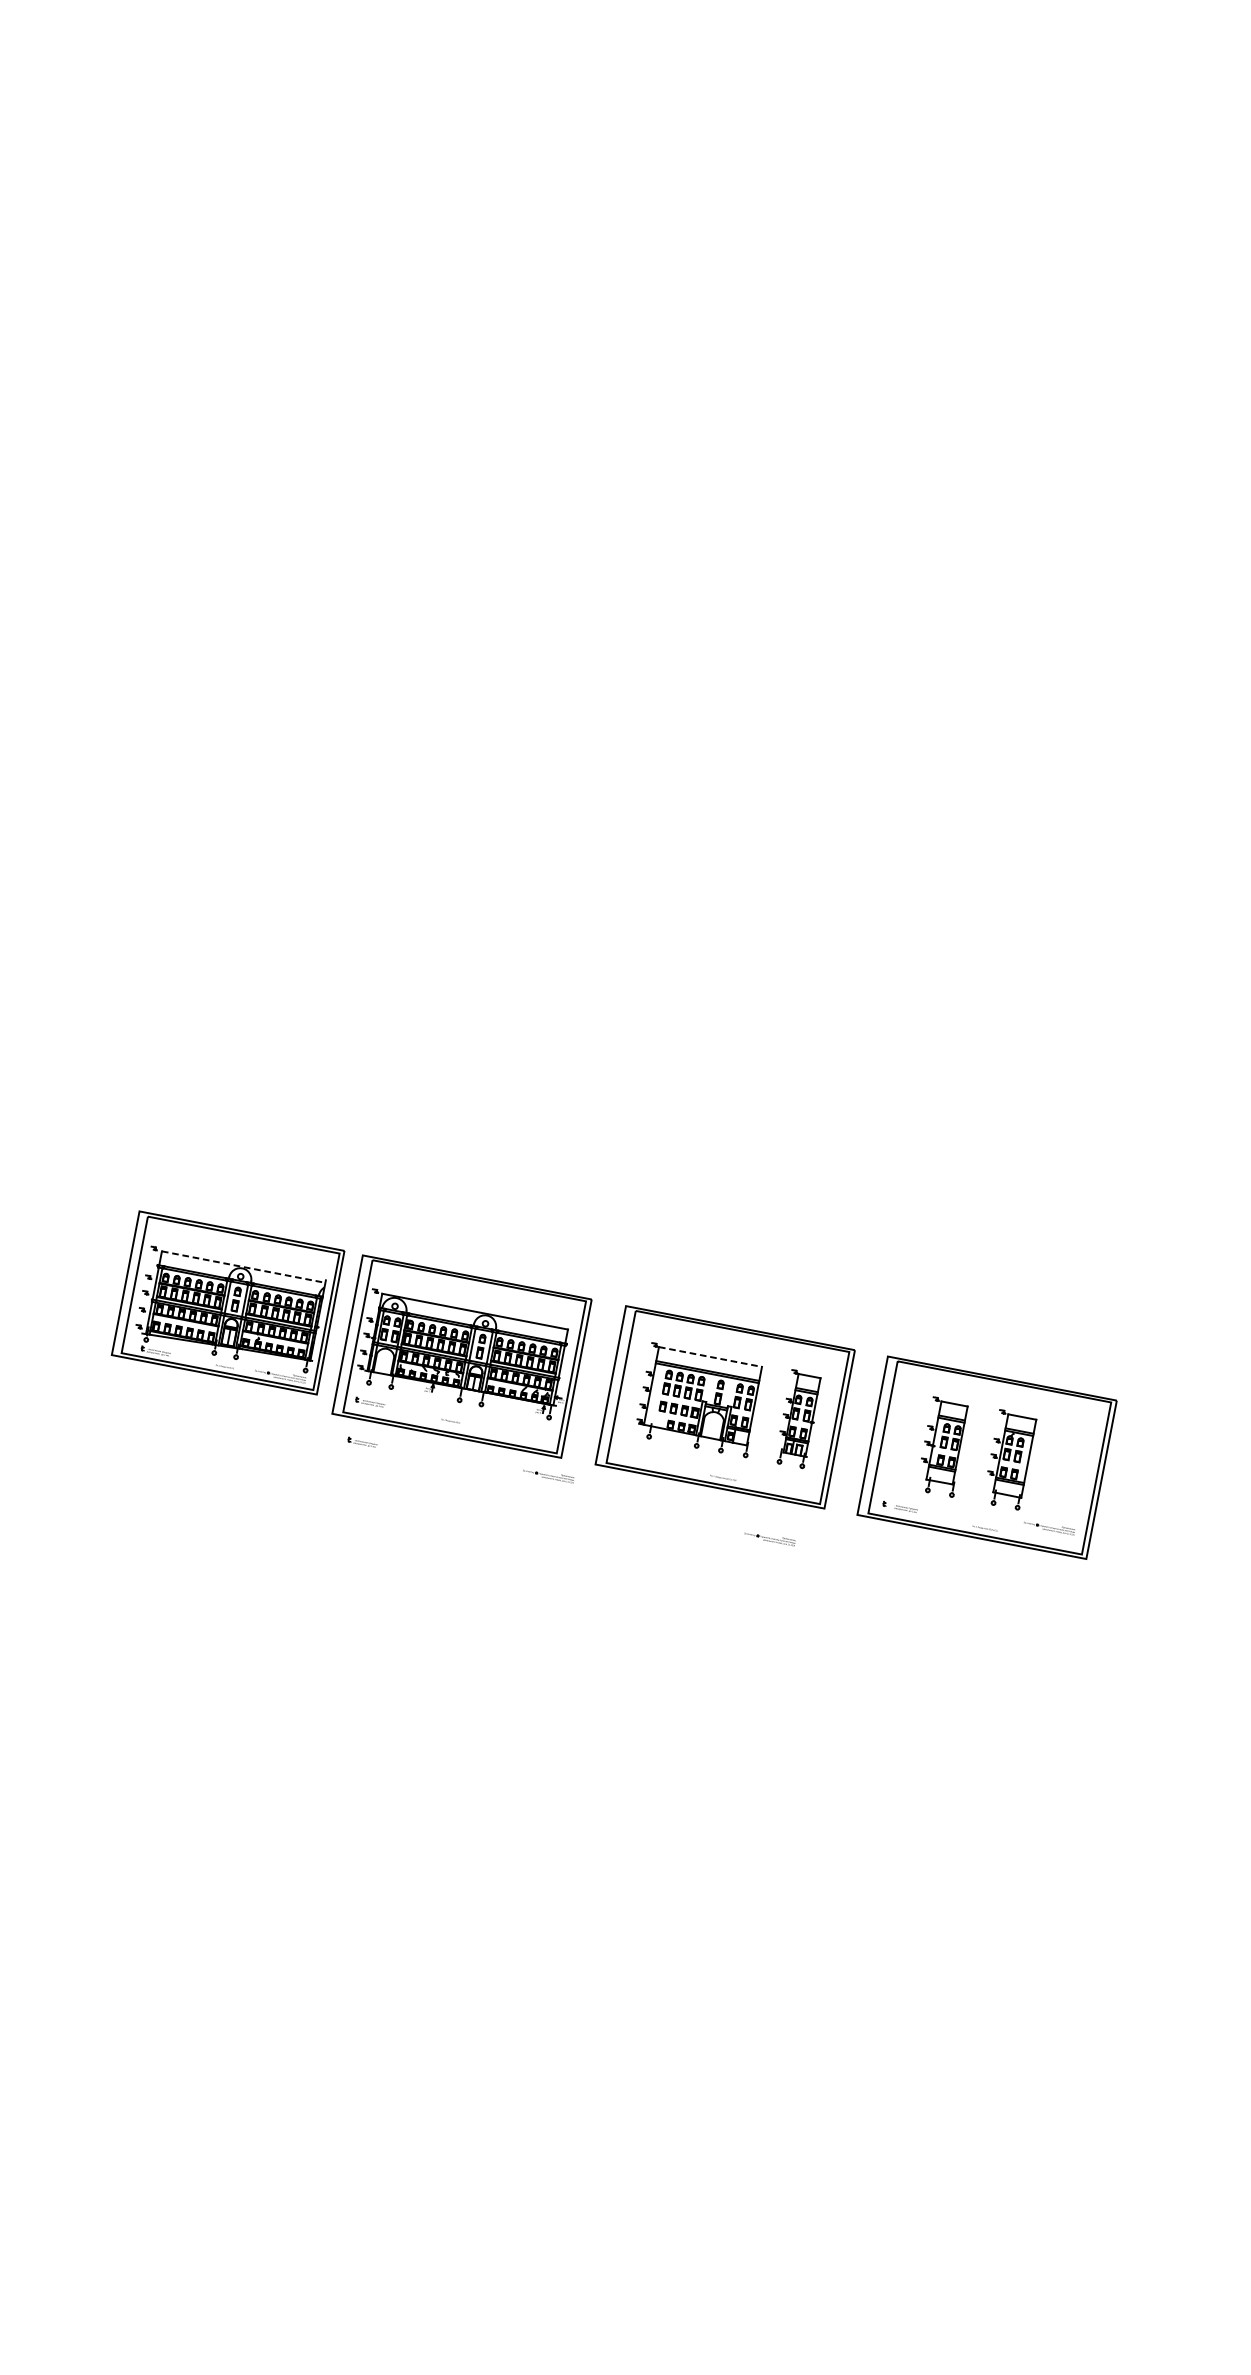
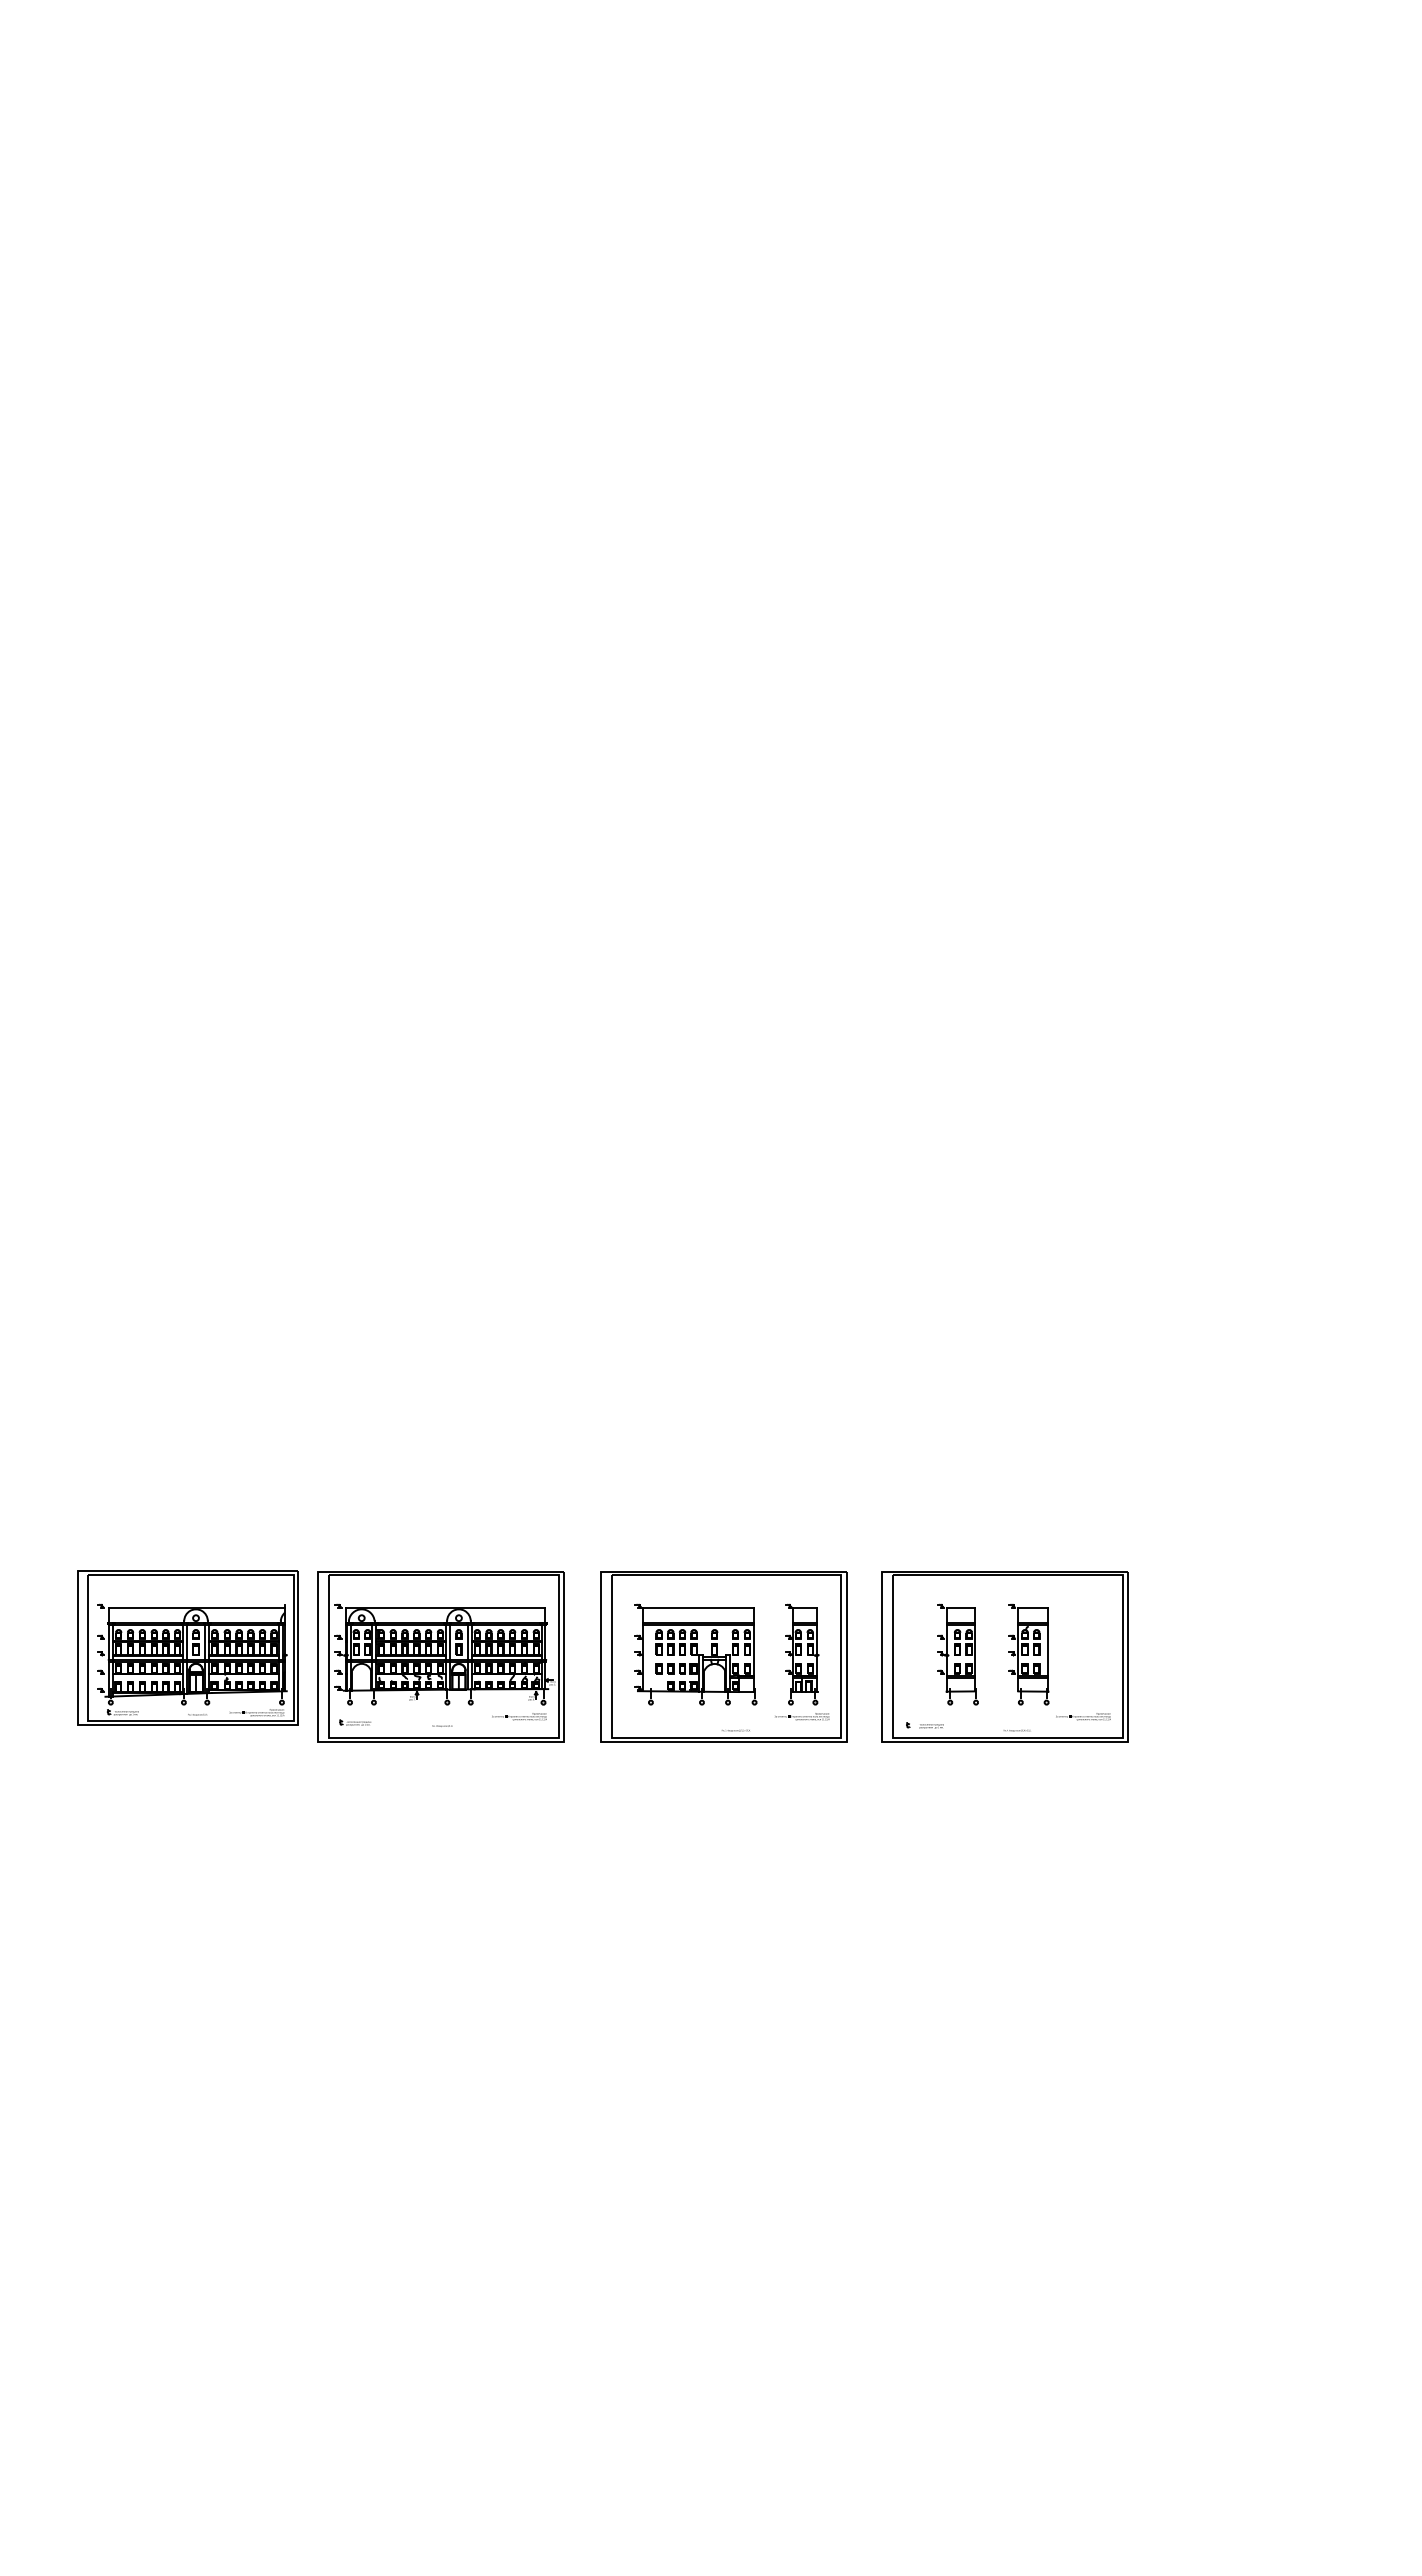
line: (244, 1266) -> (197, 1607), dashed -> solid
line: (711, 1356) -> (699, 1607), dashed -> solid
part: (362, 1442) -> (355, 1765), removed
part: (548, 1475) -> (519, 1716), moved
part: (770, 1538) -> (802, 1716), moved

